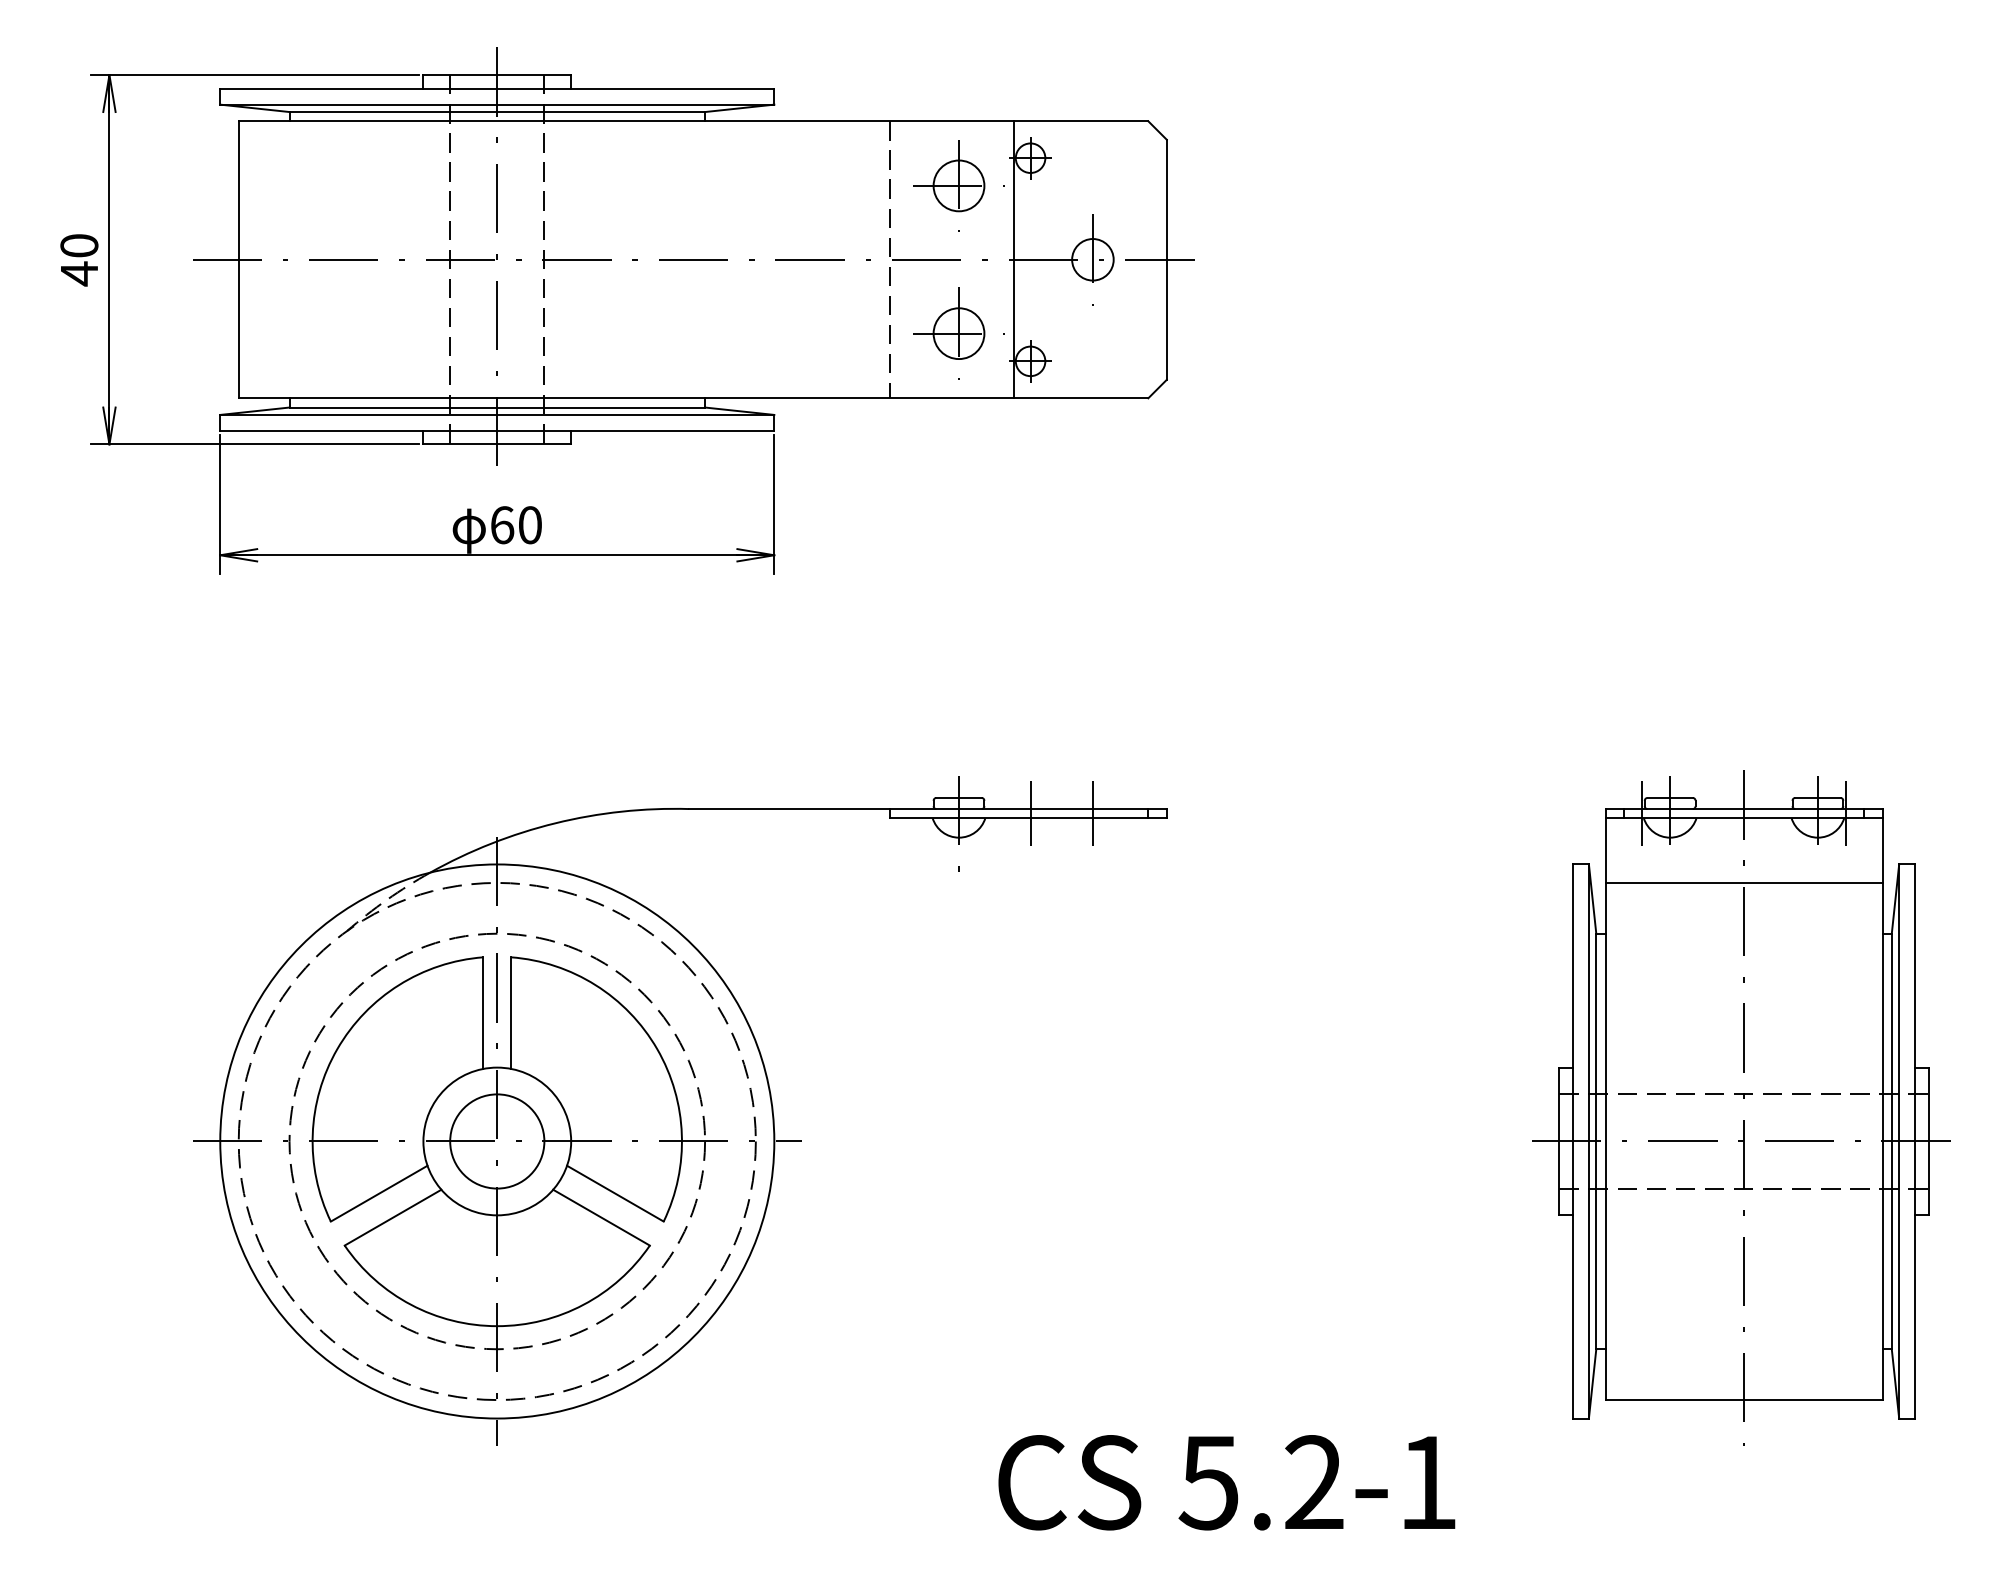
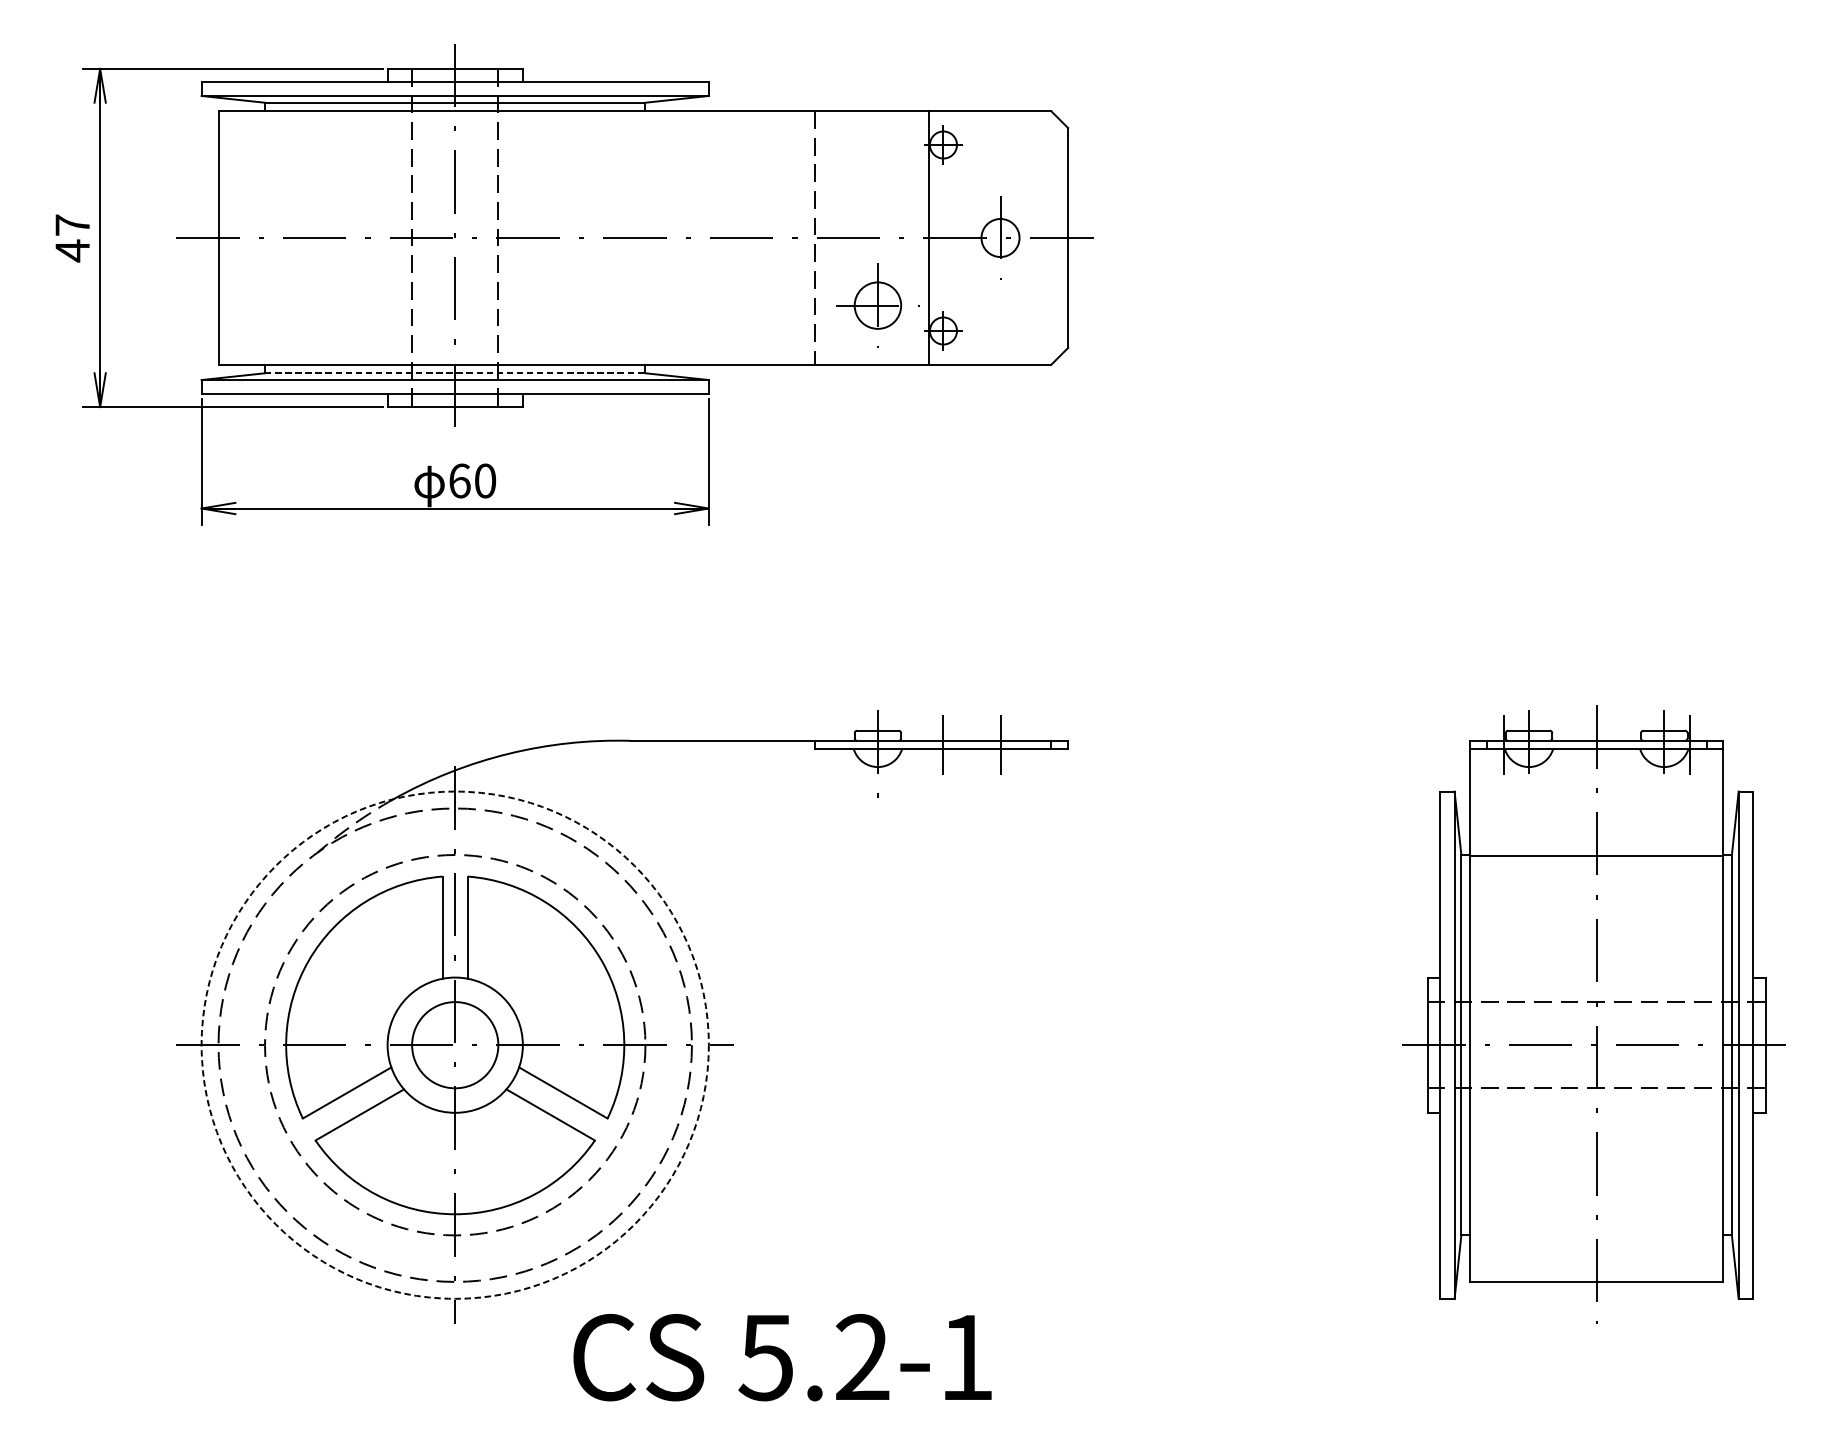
part: (958, 185) -> (877, 169), removed
text: (79, 245) -> (72, 224), 40 -> 47
line: (497, 407) -> (455, 373), solid -> dashed
line: (1743, 882) -> (1596, 855), moved
circle: (497, 1141) -> (455, 1045), solid -> dashed
text: (1226, 1482) -> (782, 1357), moved

